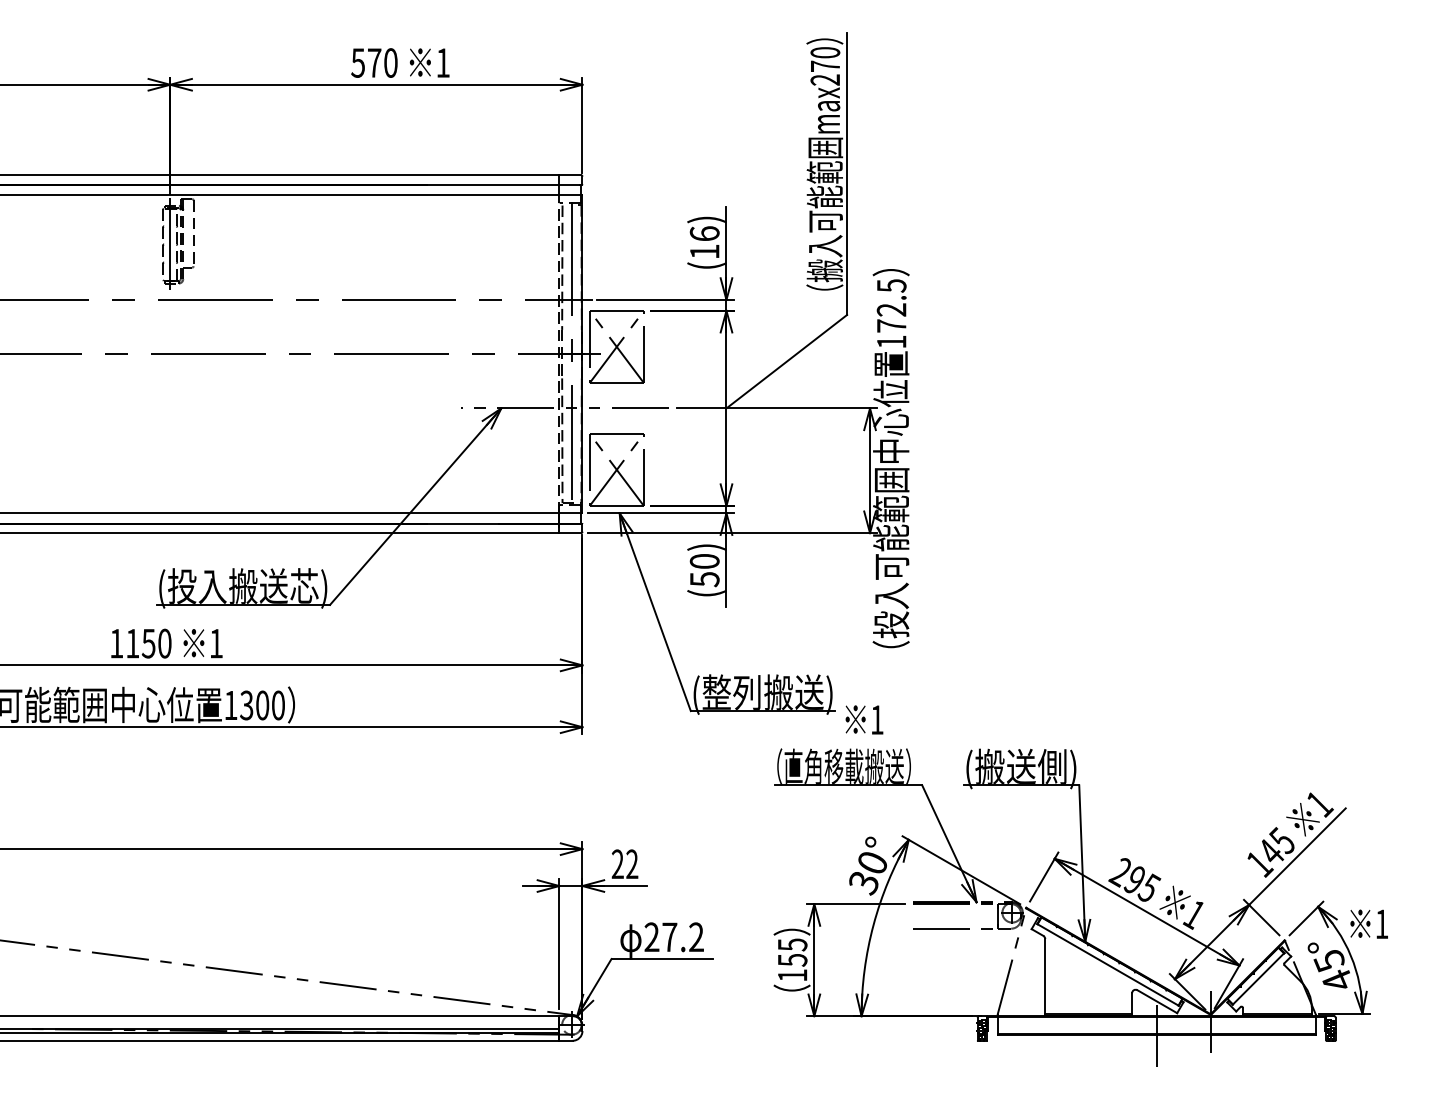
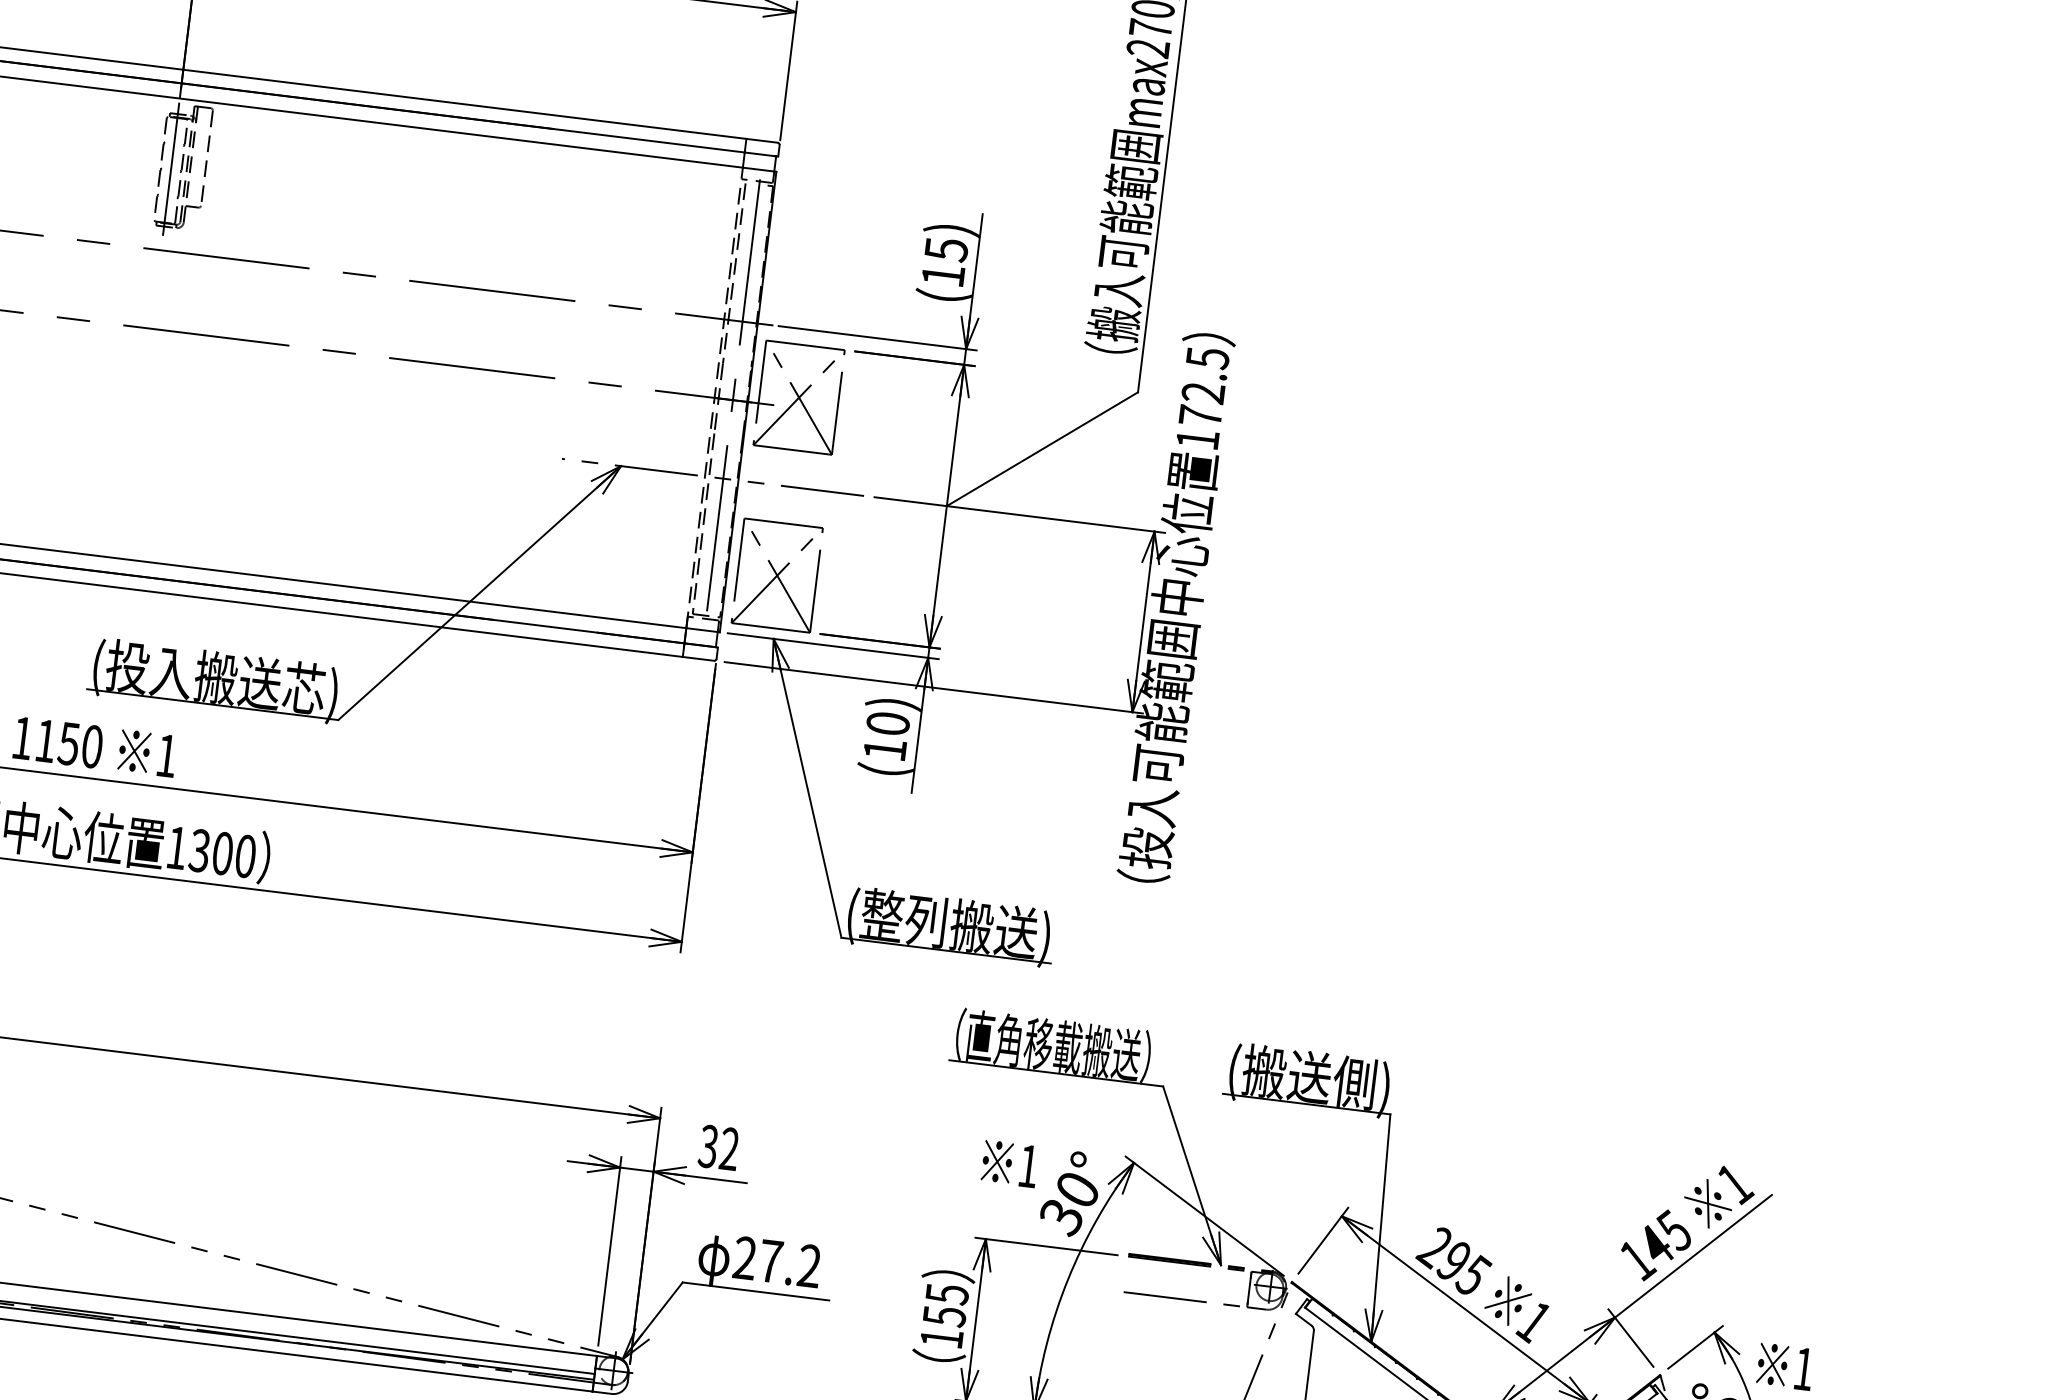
text: (704, 233) -> (946, 249), (16) -> (15)
text: (704, 579) -> (884, 749), (50) -> (10)
text: (864, 719) -> (1010, 1163), moved
text: (617, 864) -> (708, 1146), 22 -> 32

